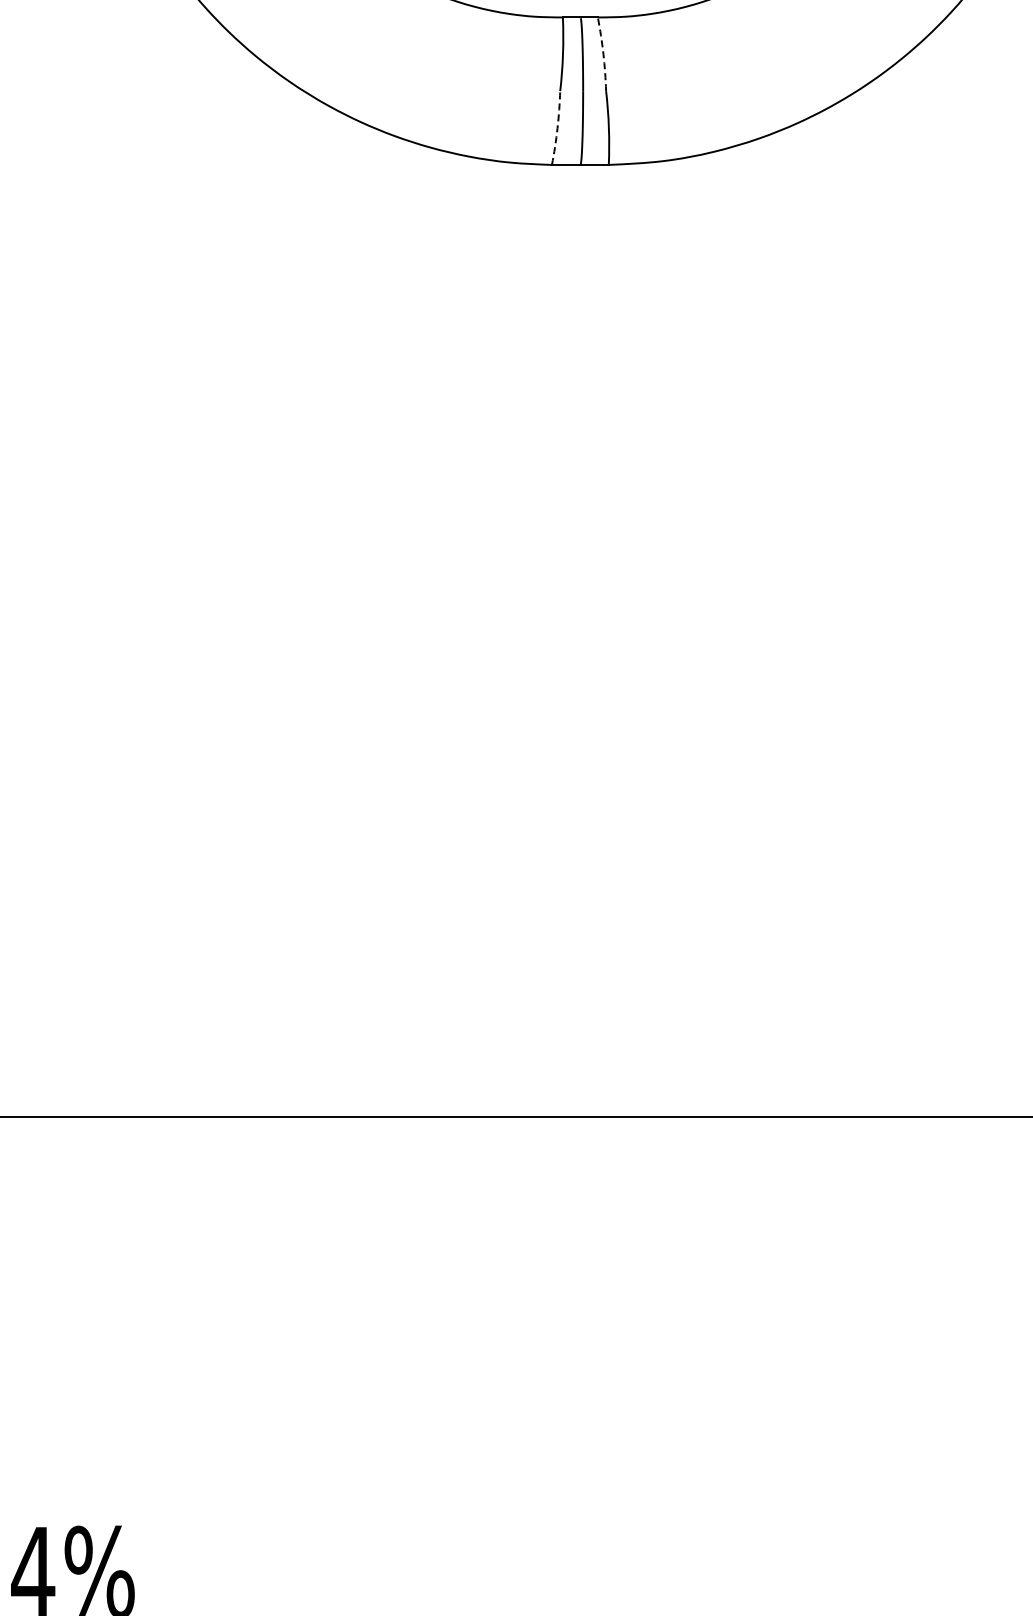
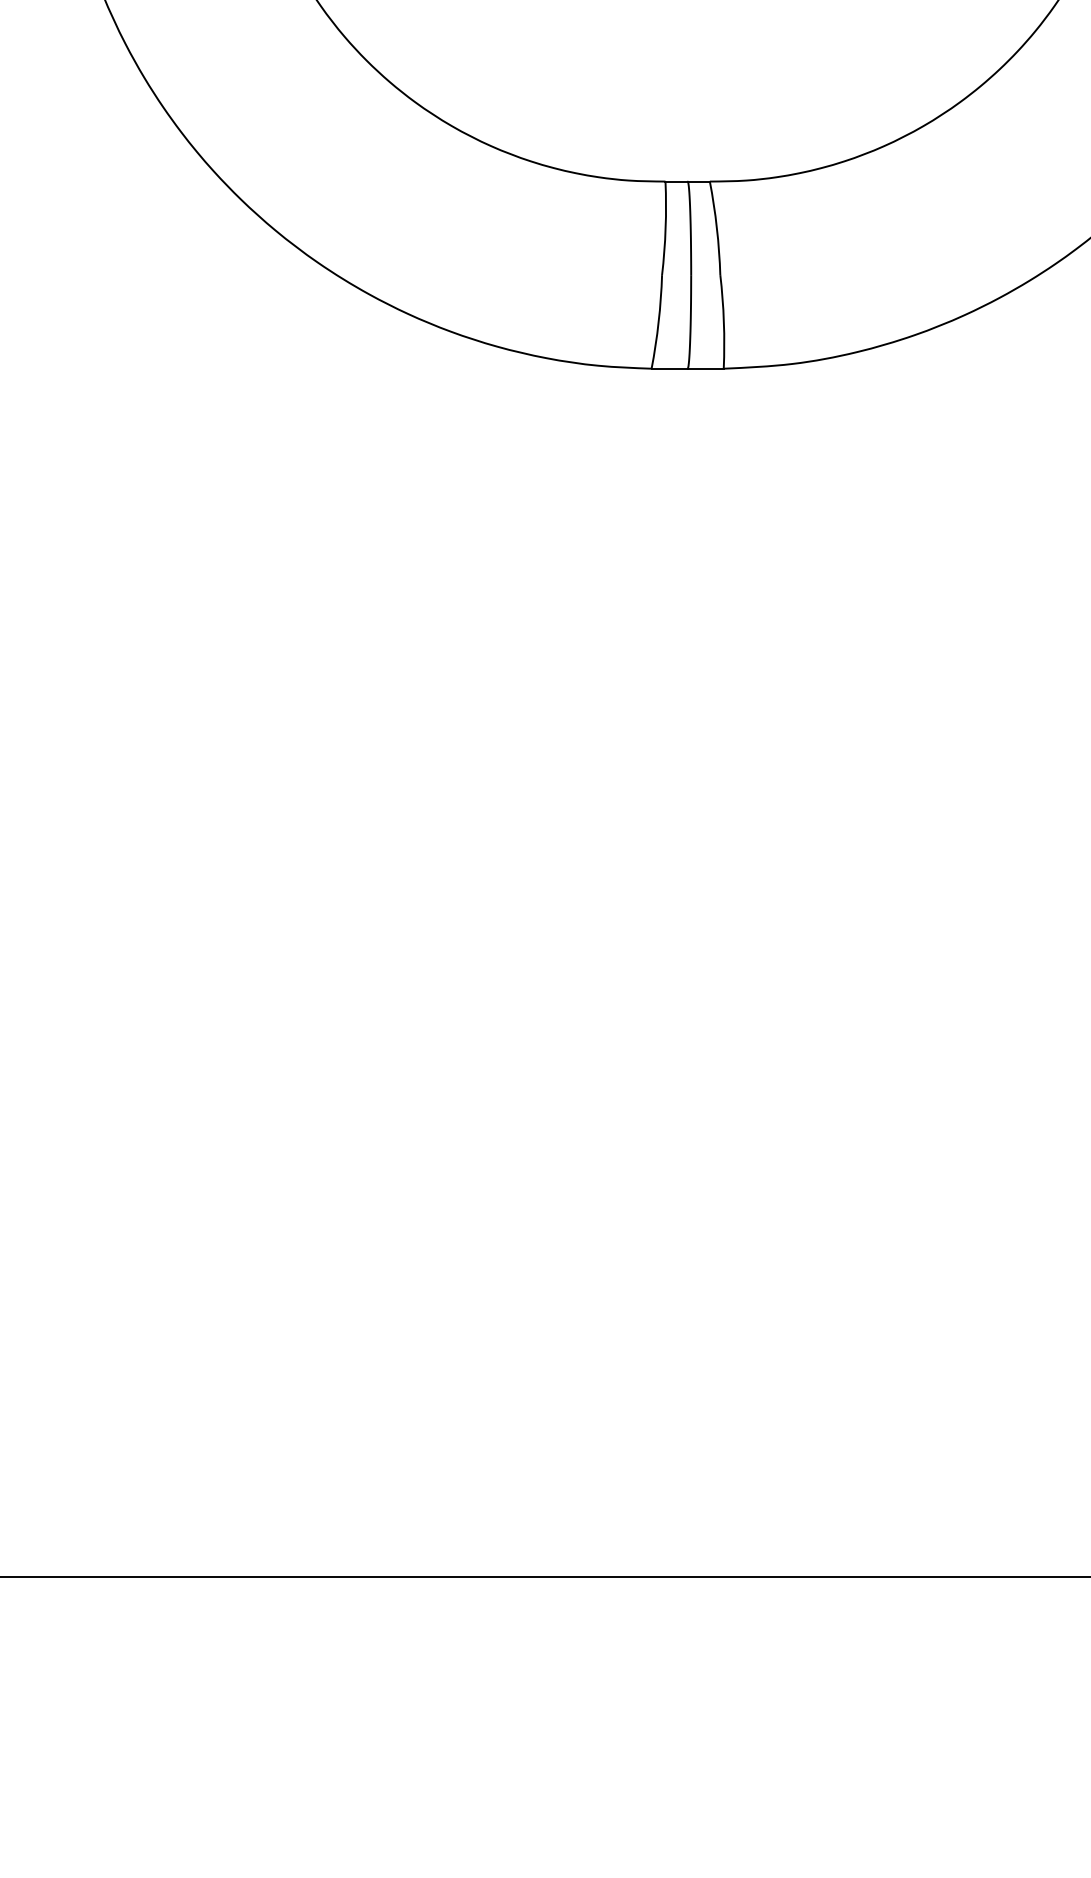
arc: (603, 54) -> (717, 228), dashed -> solid
arc: (557, 128) -> (658, 322), dashed -> solid

